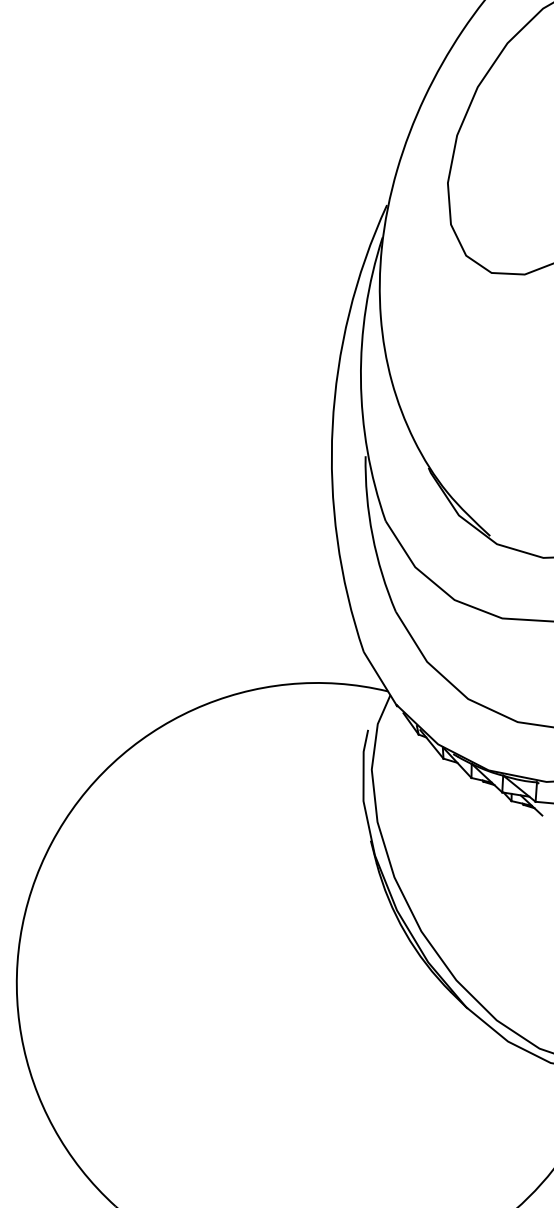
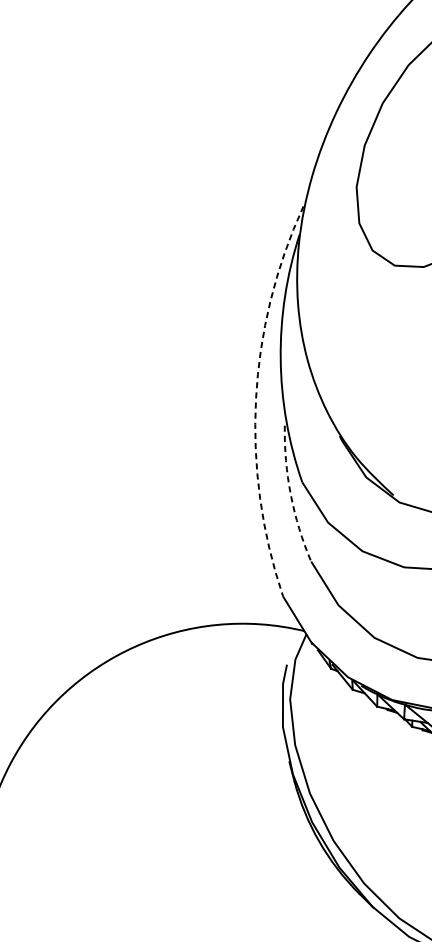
arc: (332, 426) -> (255, 399), solid -> dashed
arc: (372, 535) -> (290, 494), solid -> dashed

